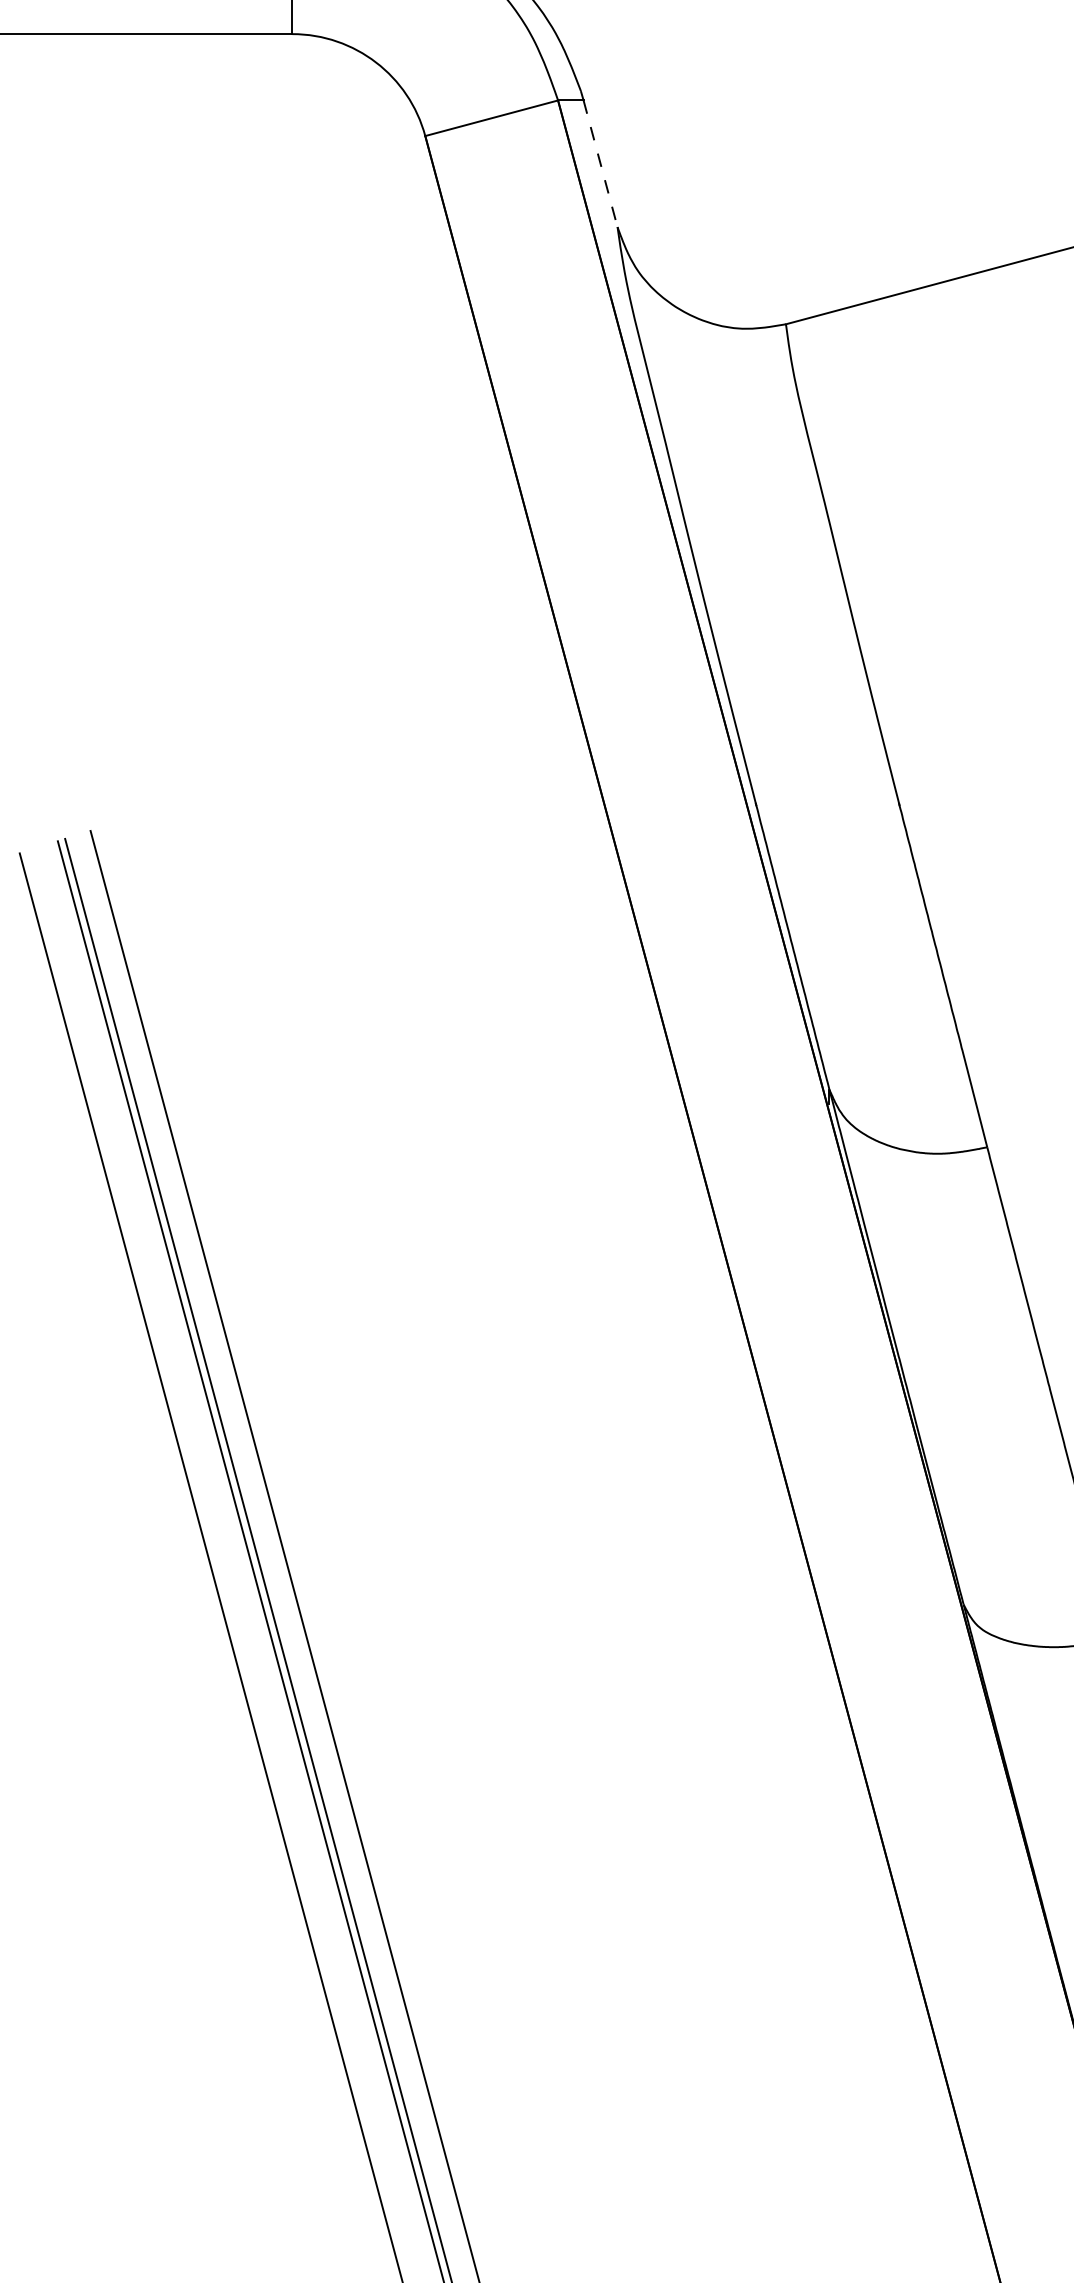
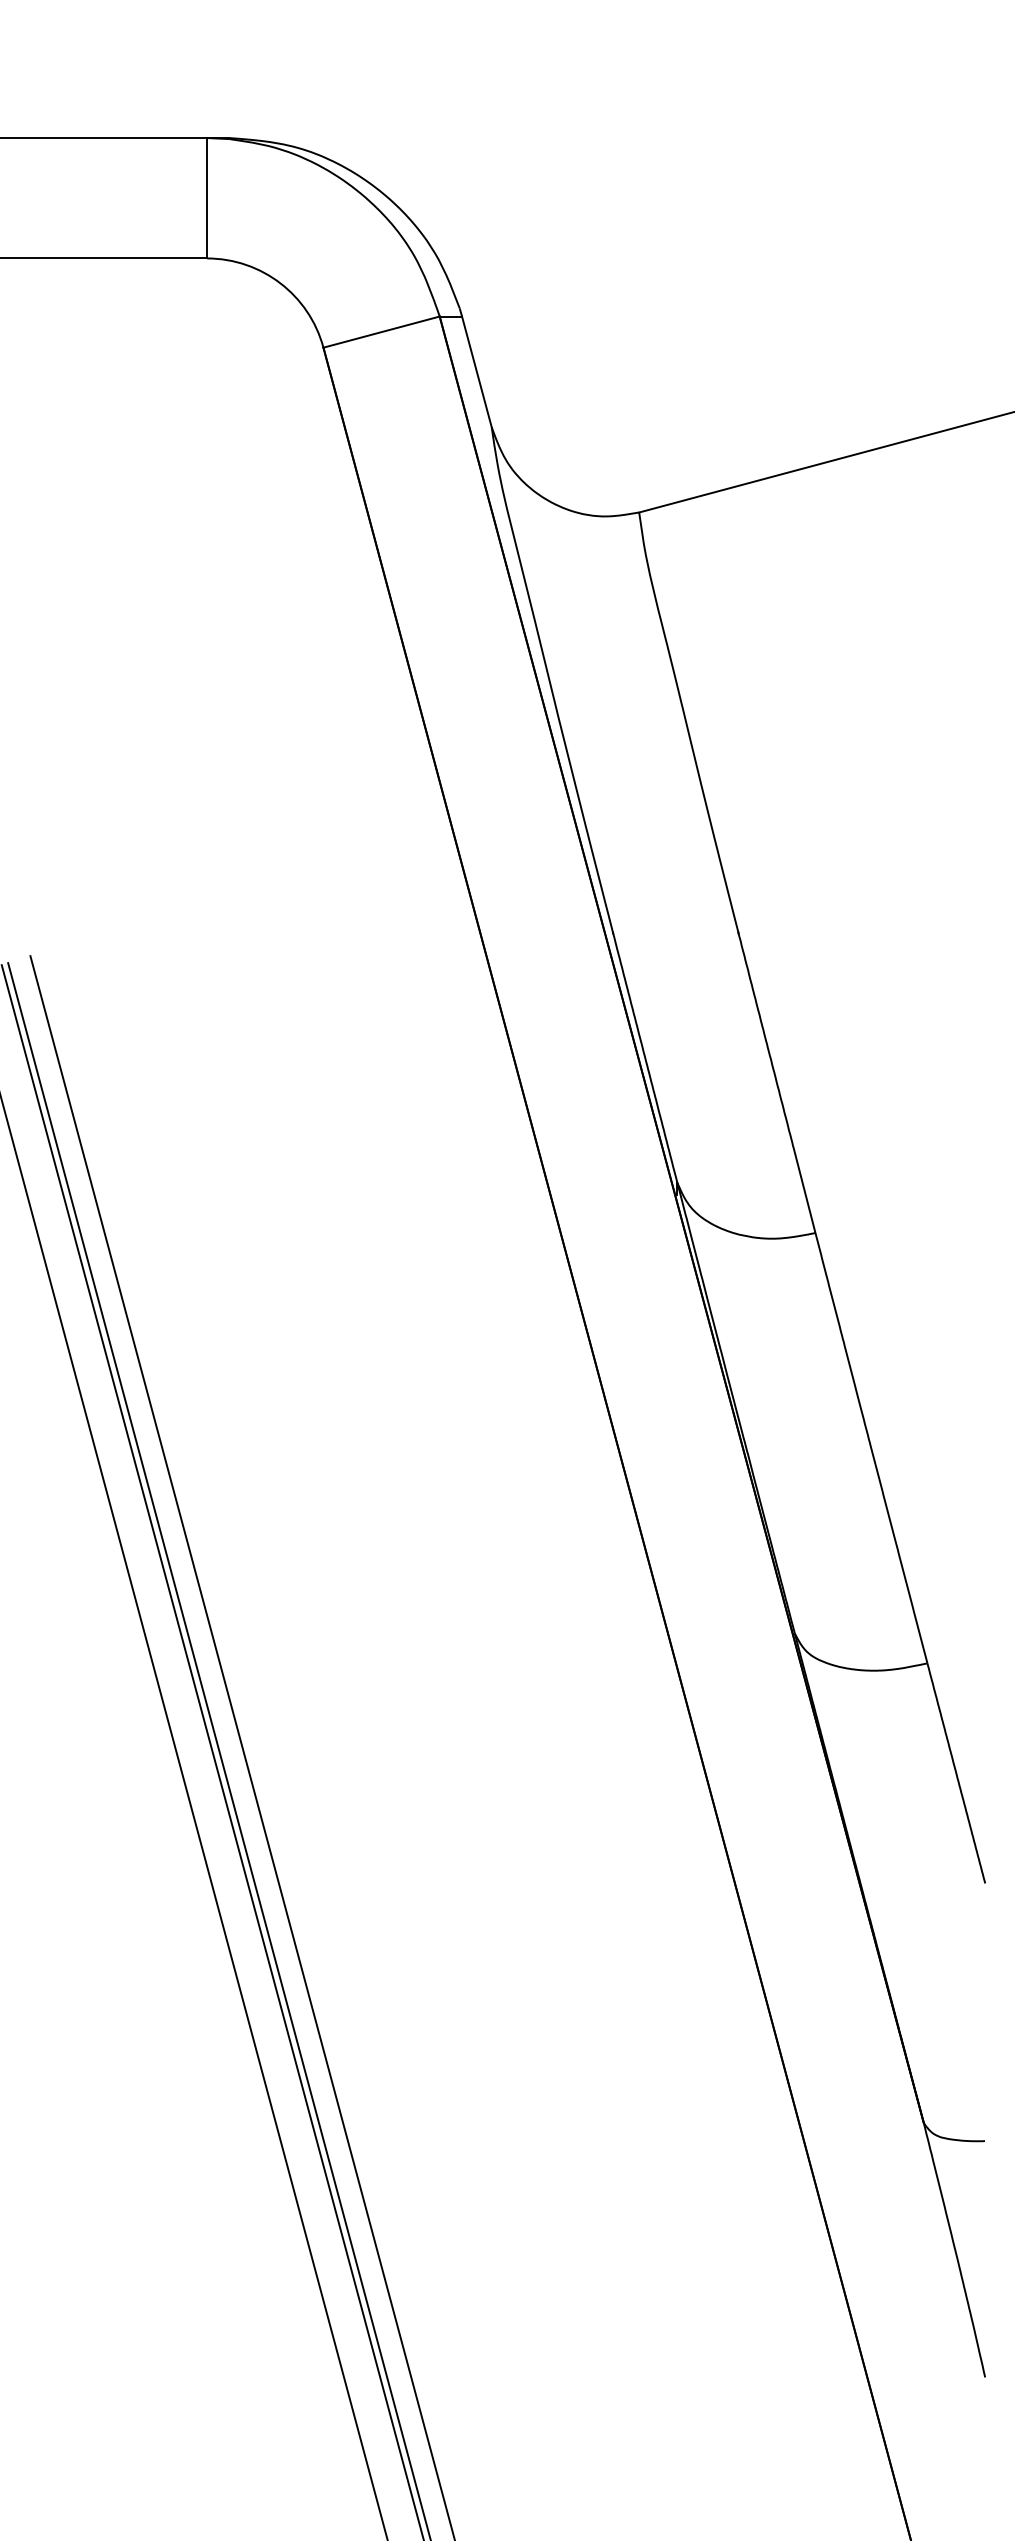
line: (601, 164) -> (477, 372), dashed -> solid

